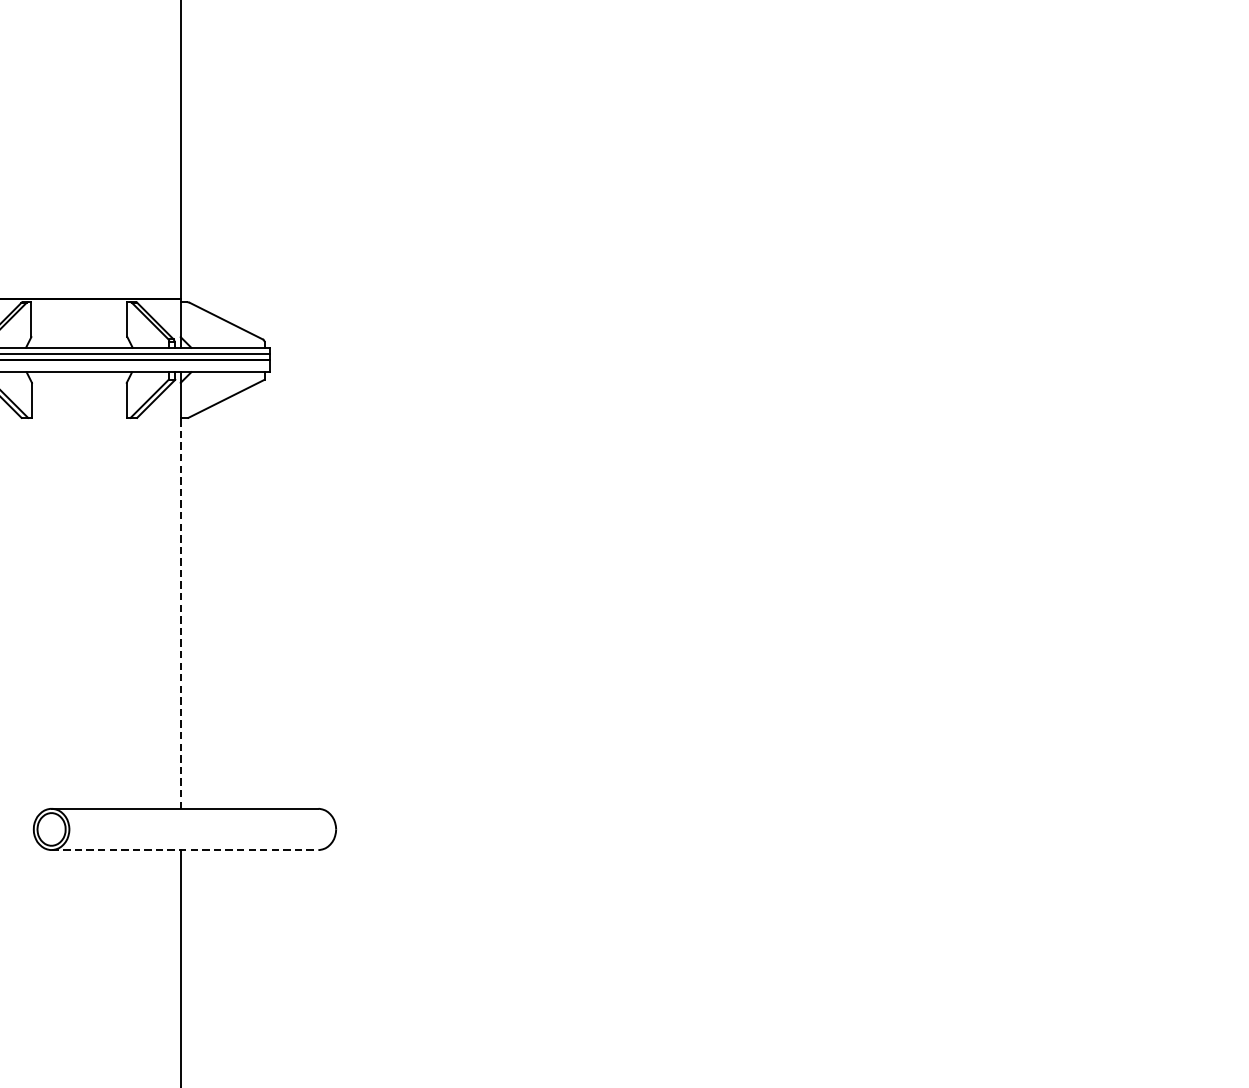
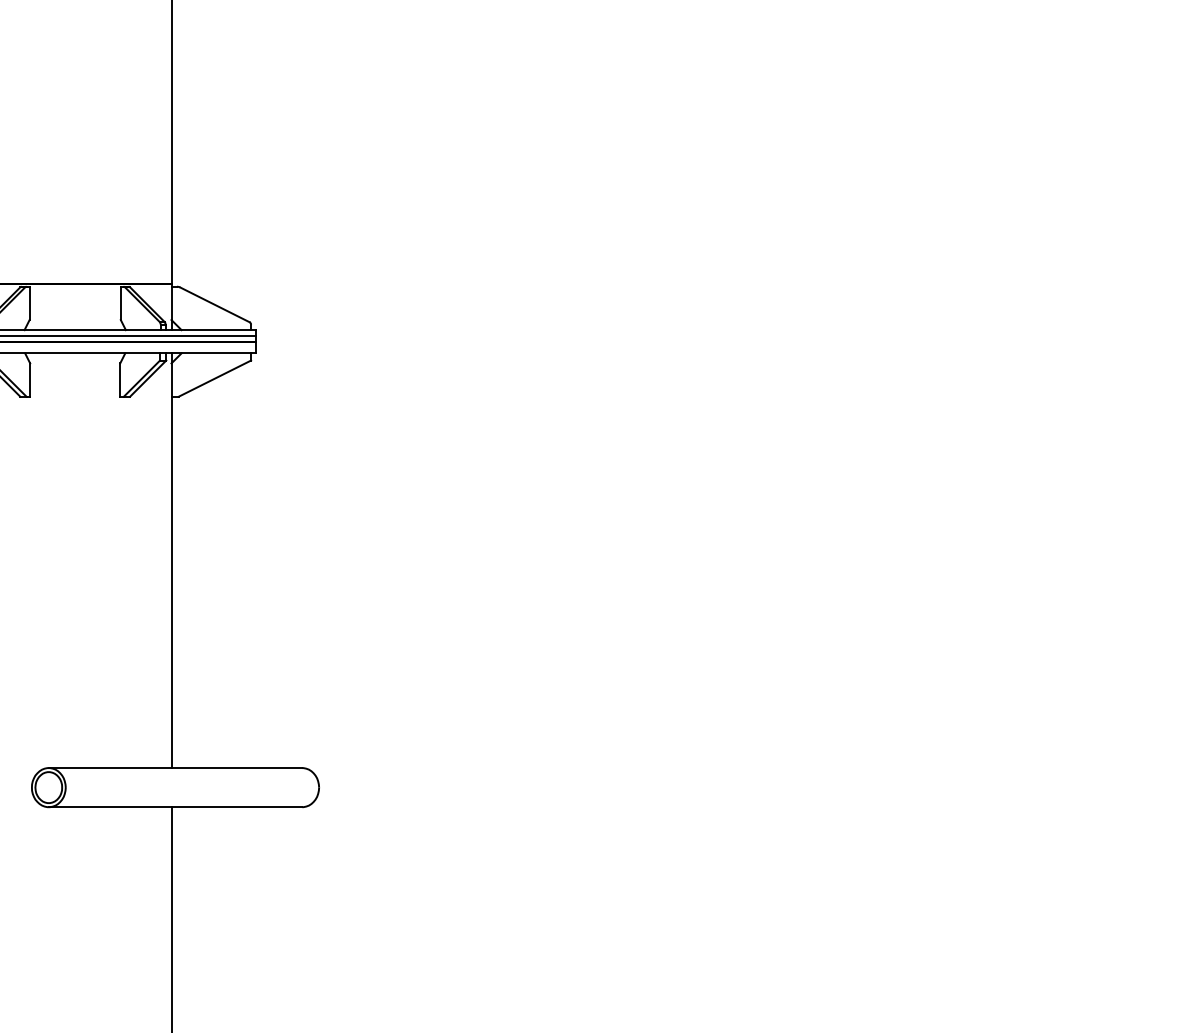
line: (180, 613) -> (171, 582), dashed -> solid
line: (184, 850) -> (175, 807), dashed -> solid

